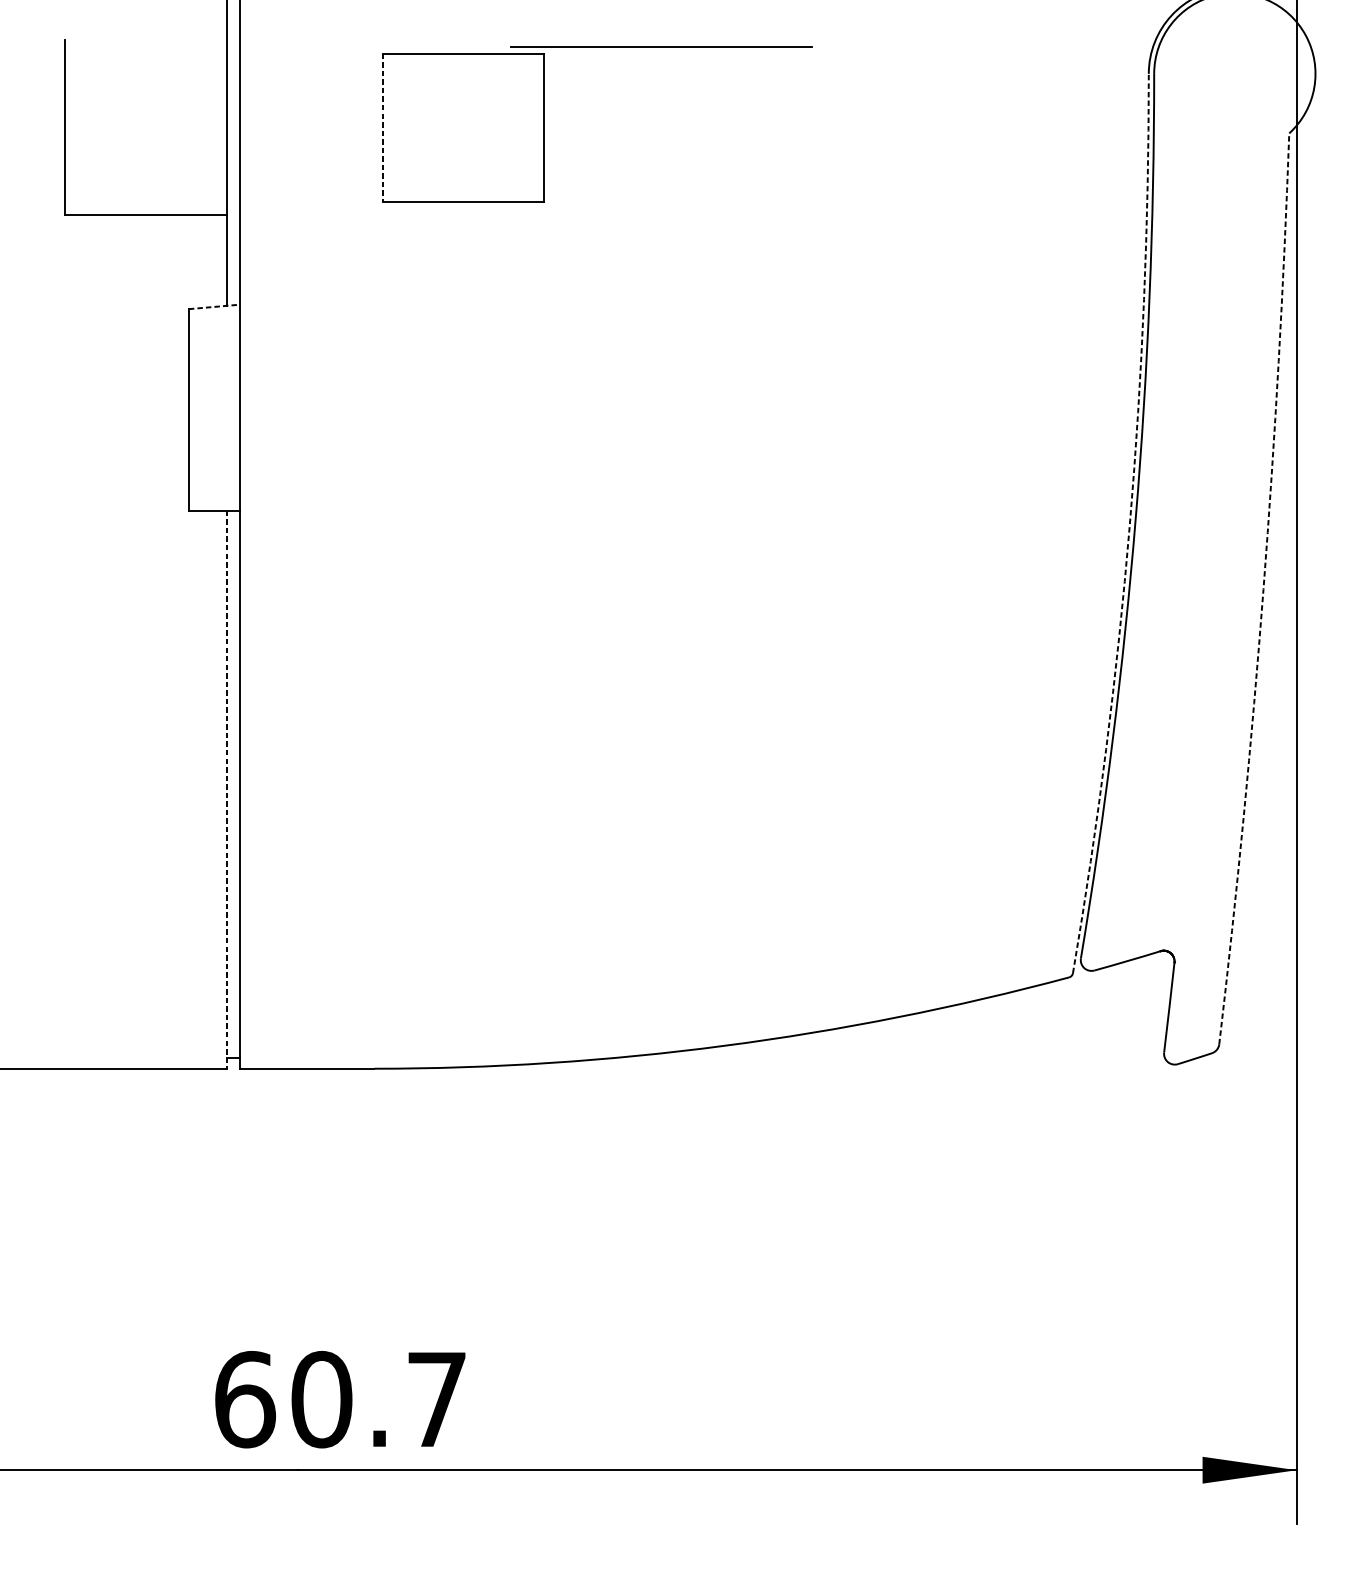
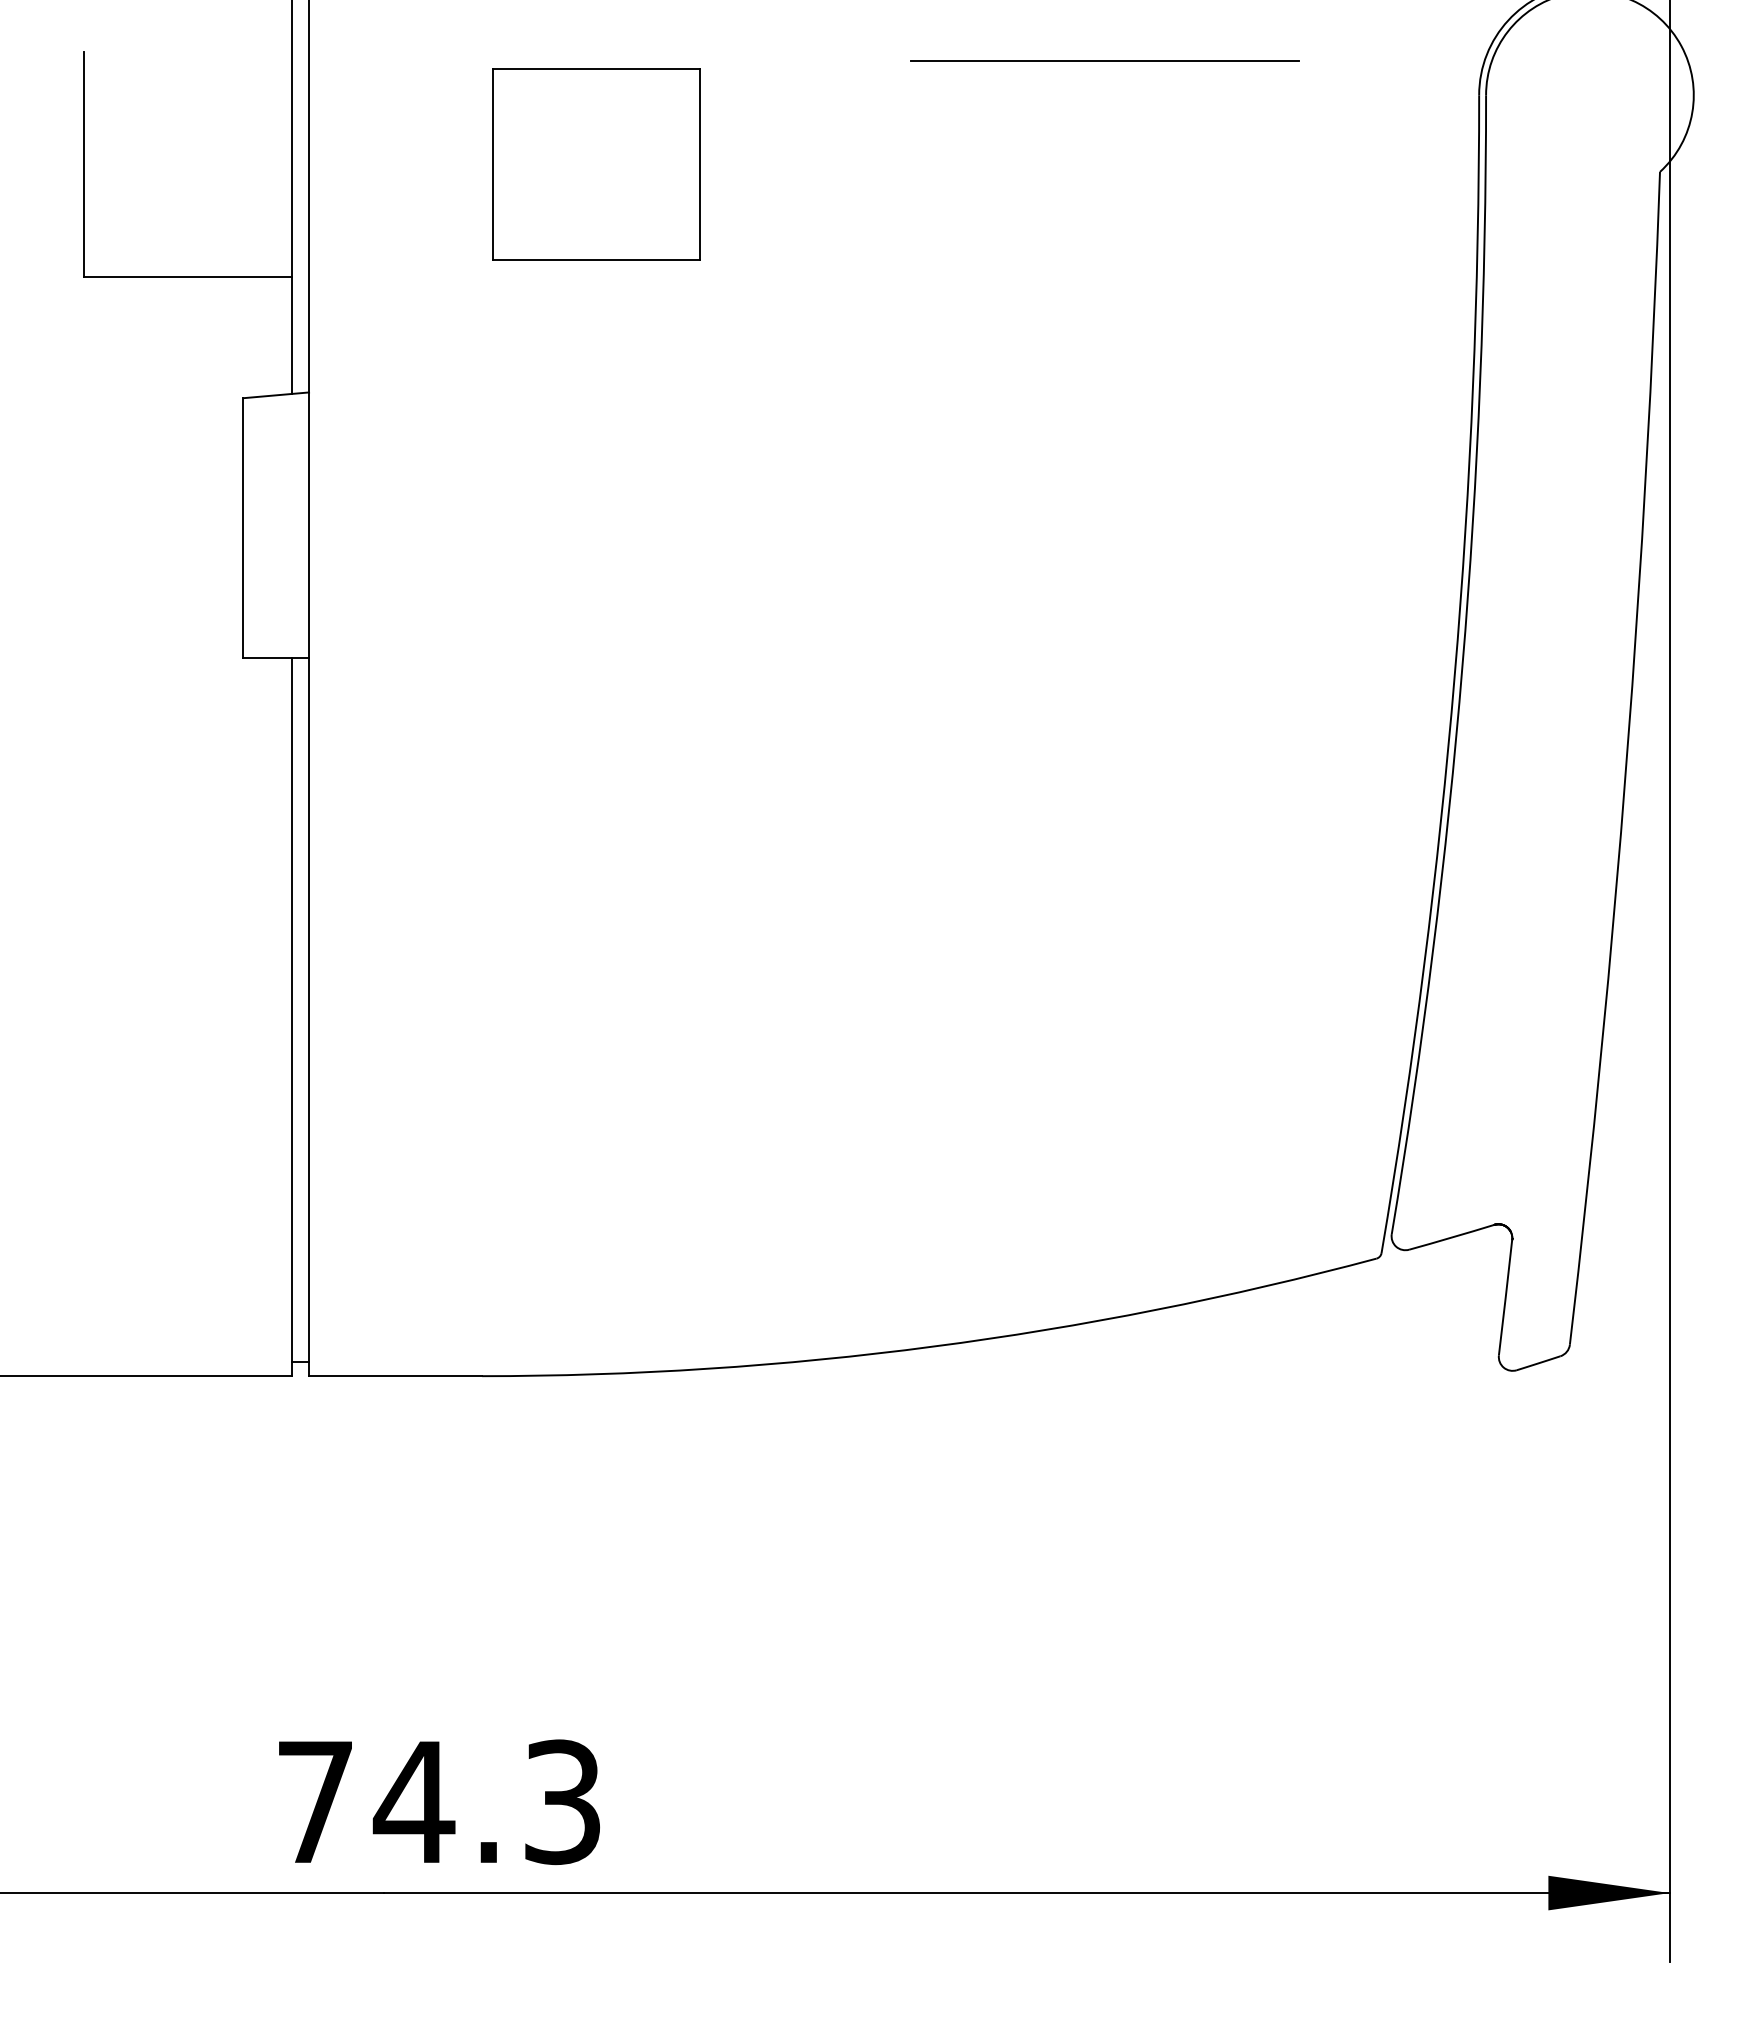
line: (660, 46) -> (1104, 60), moved
line: (382, 128) -> (492, 165), dashed -> solid
line: (214, 307) -> (276, 395), dashed -> solid
arc: (1129, 525) -> (1454, 676), dashed -> solid
arc: (1263, 589) -> (1626, 759), dashed -> solid
line: (226, 790) -> (291, 1017), dashed -> solid
text: (340, 1399) -> (438, 1802), 60.7 -> 74.3

